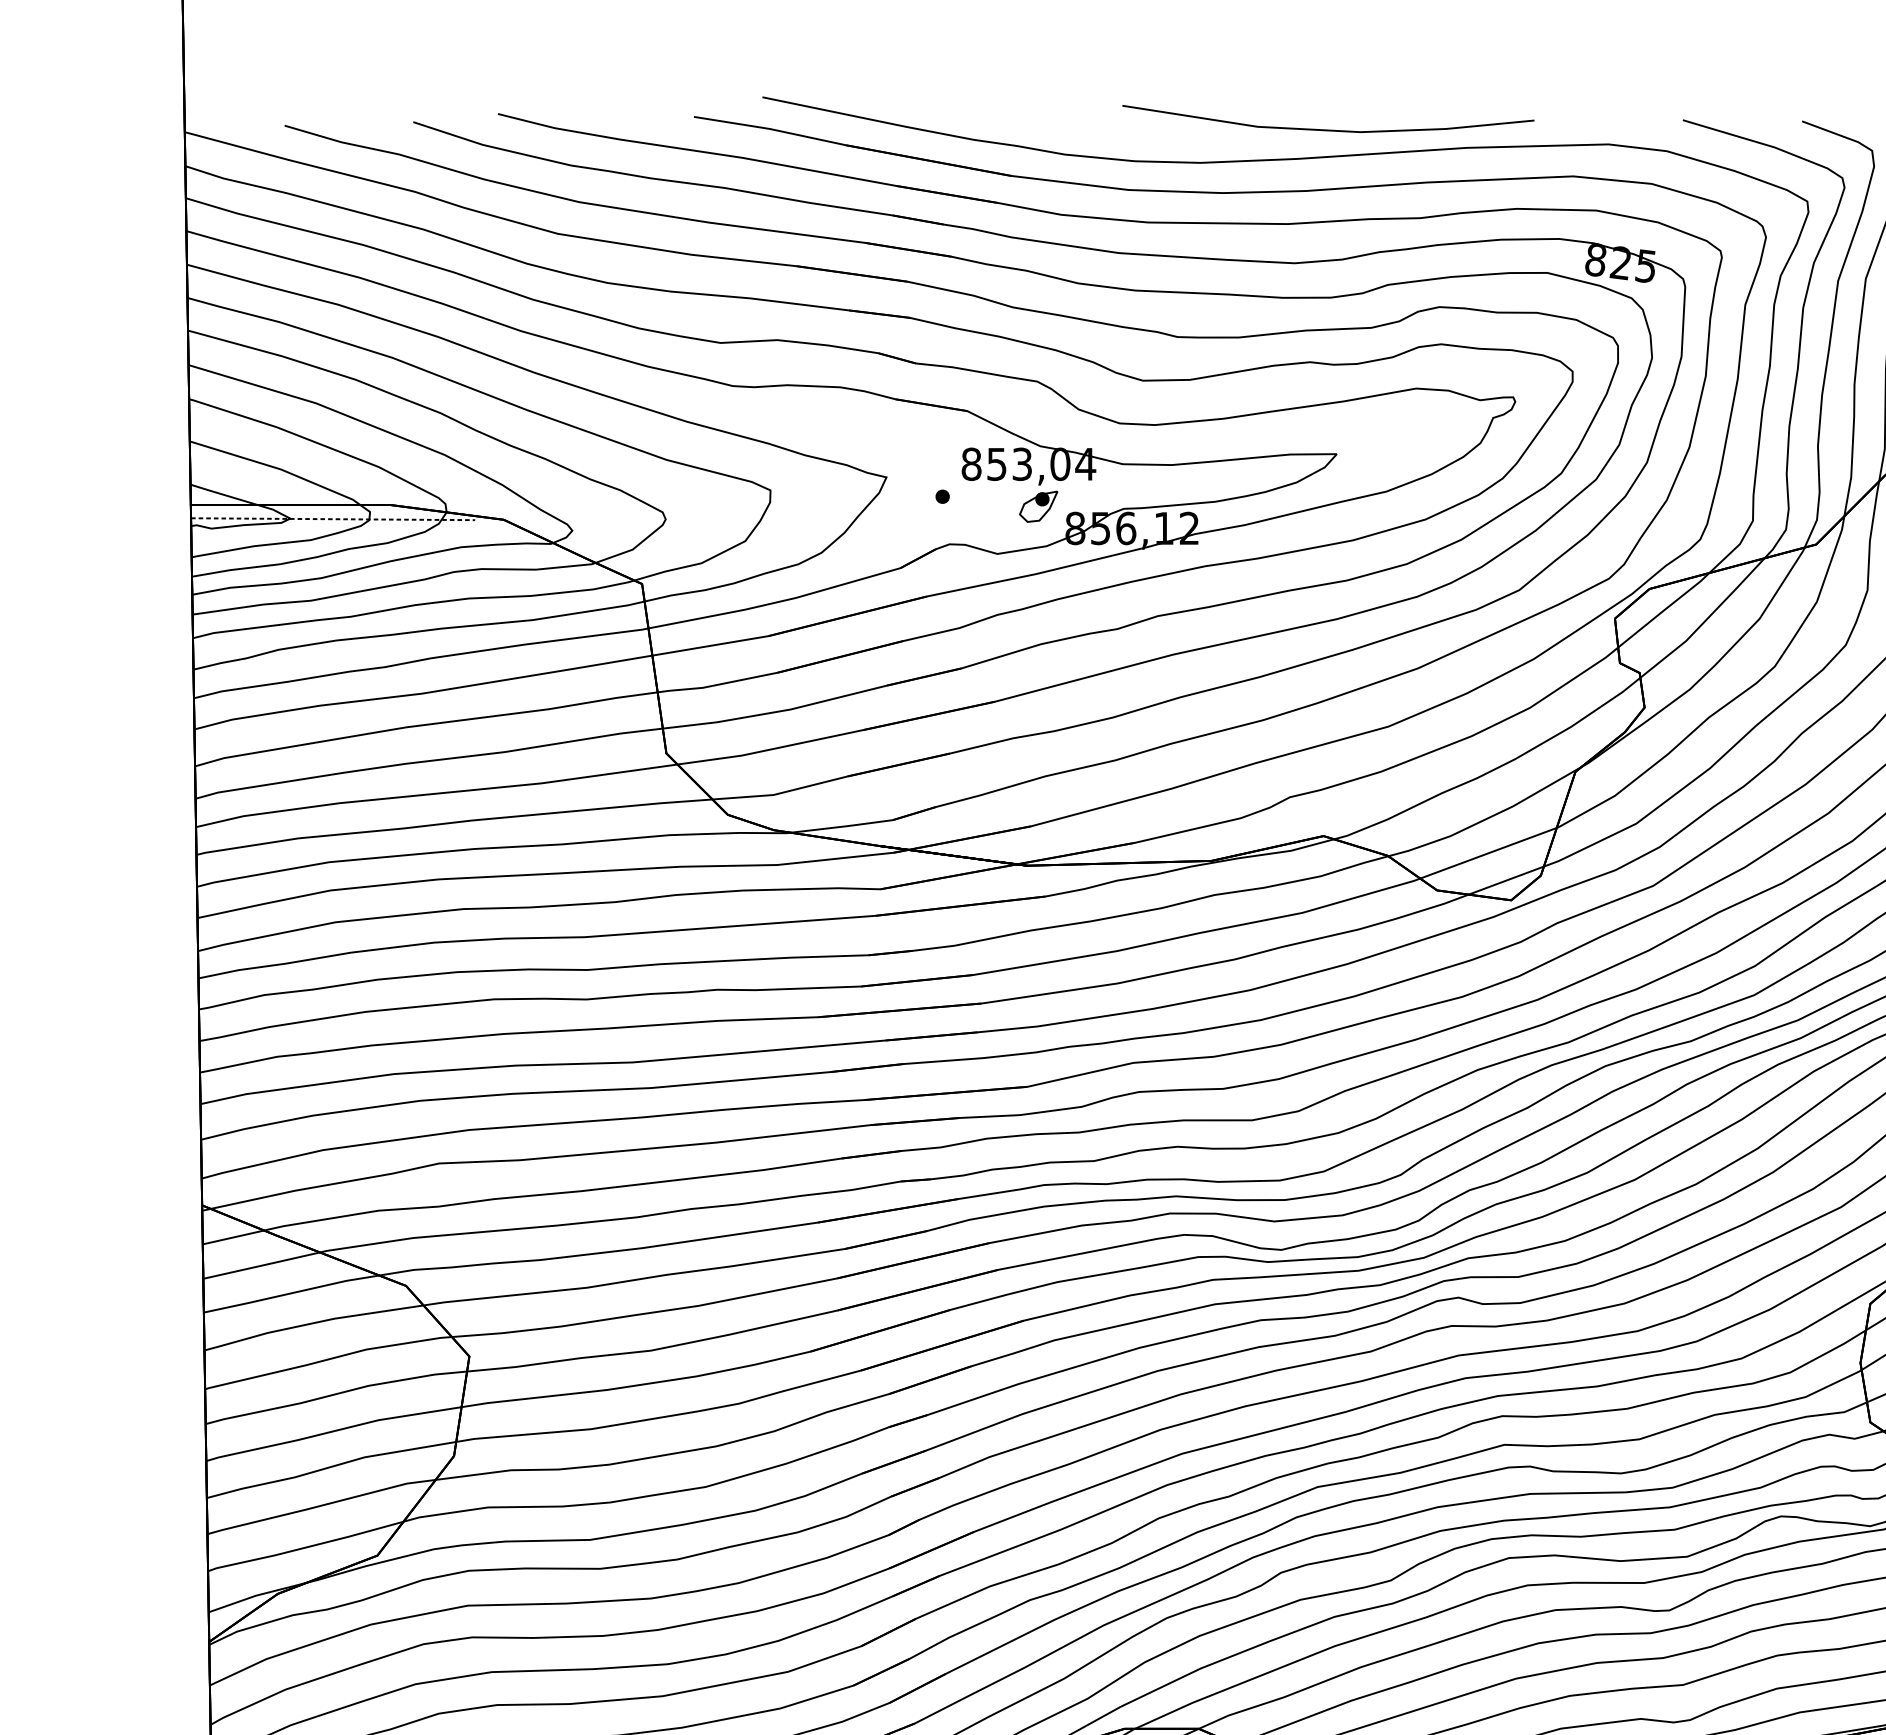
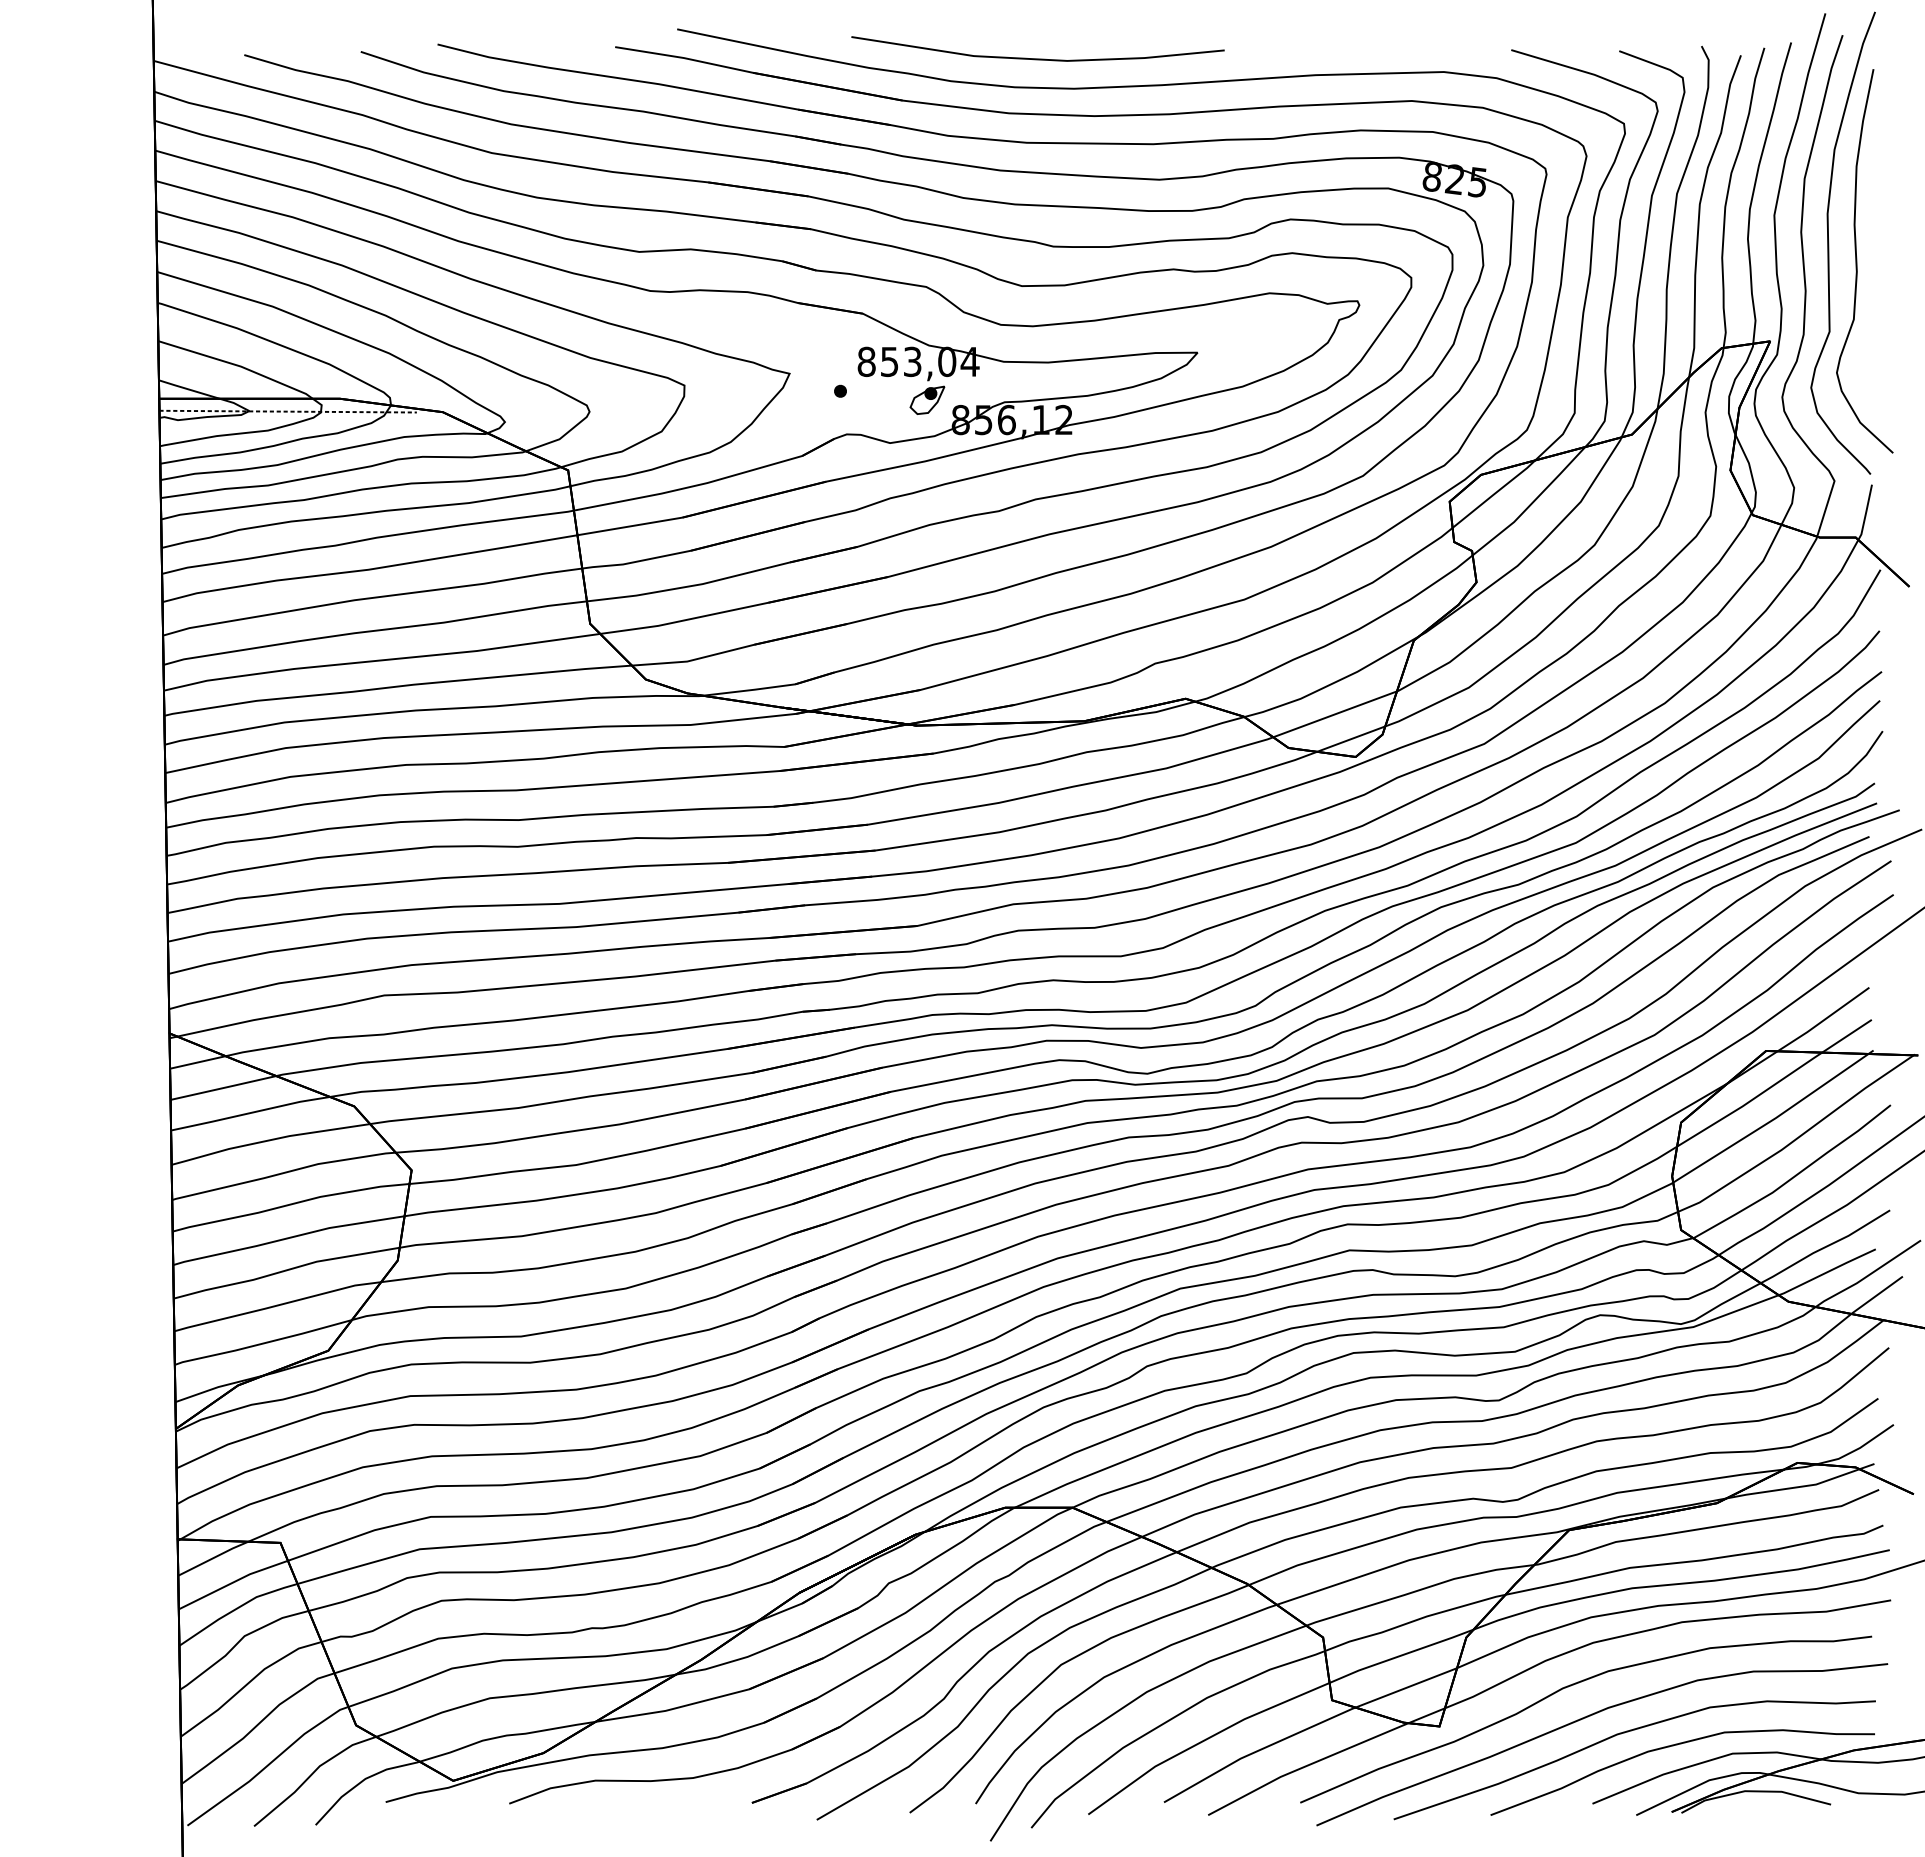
line: (1327, 129) -> (1037, 58), moved

